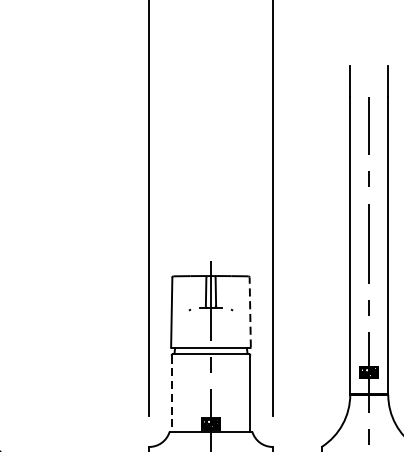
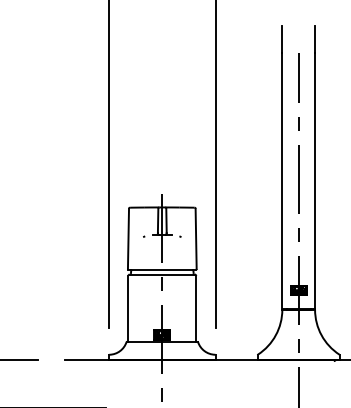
line: (250, 312) -> (196, 238), dashed -> solid
line: (171, 393) -> (128, 308), dashed -> solid

